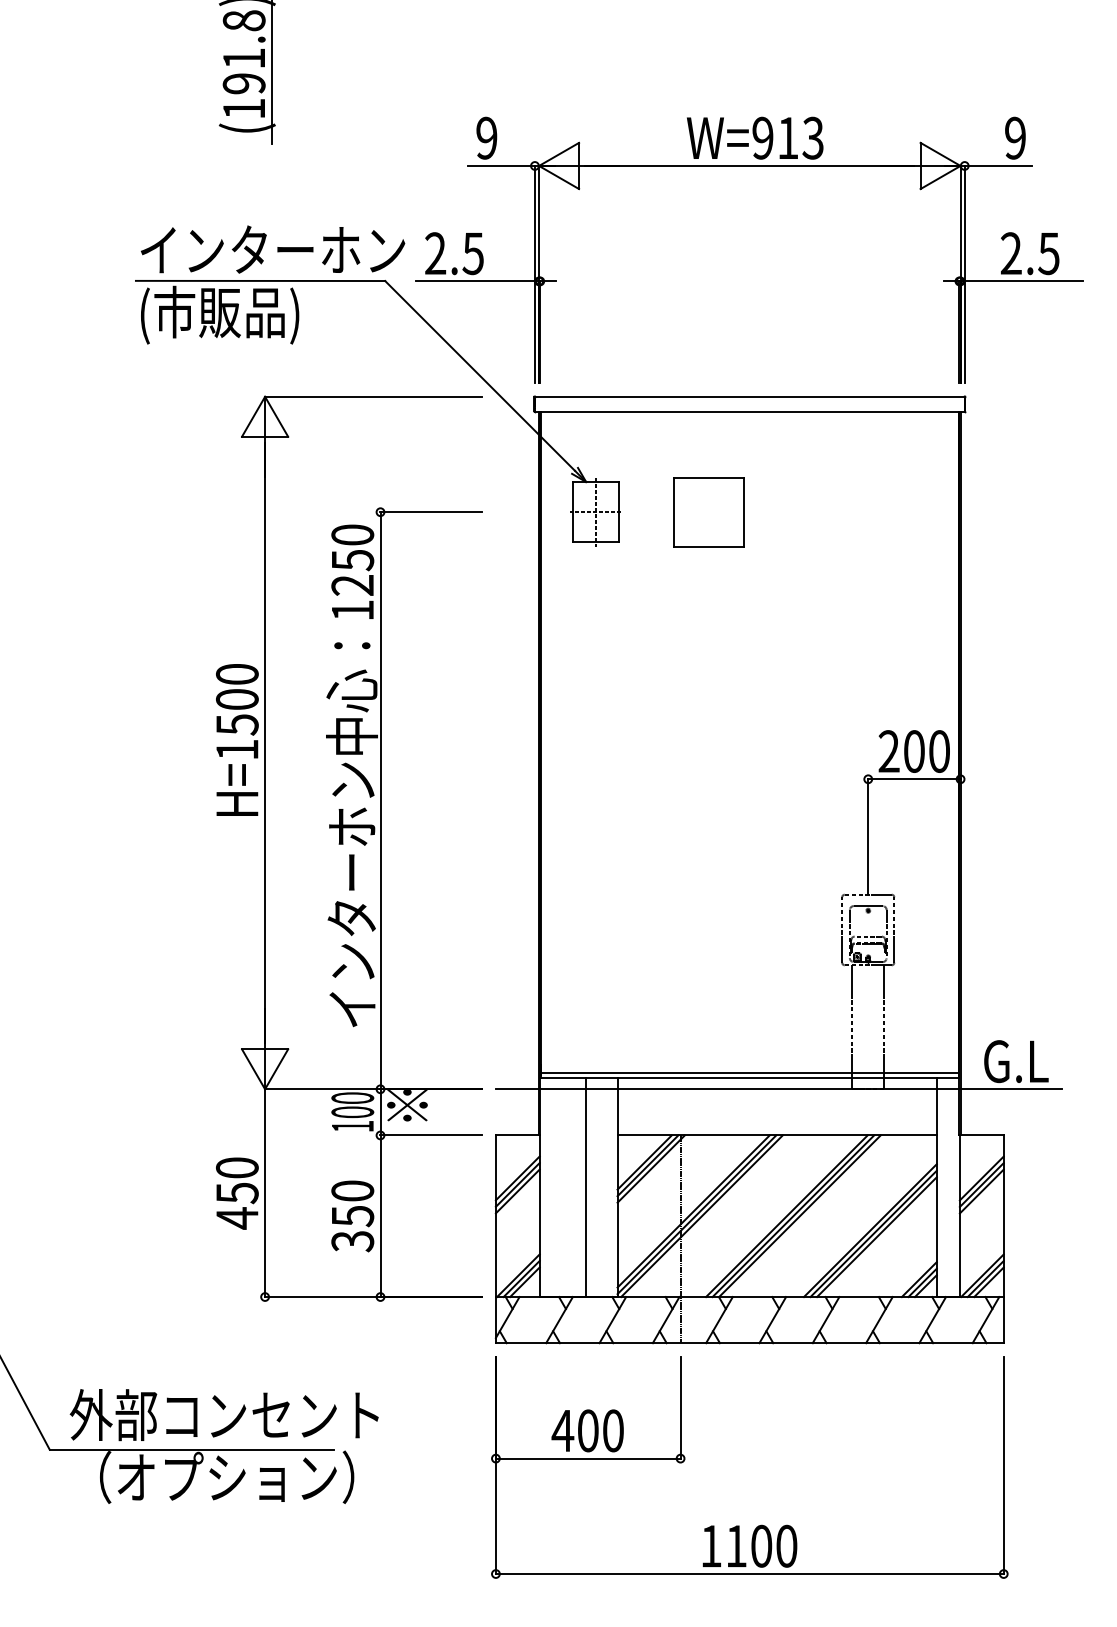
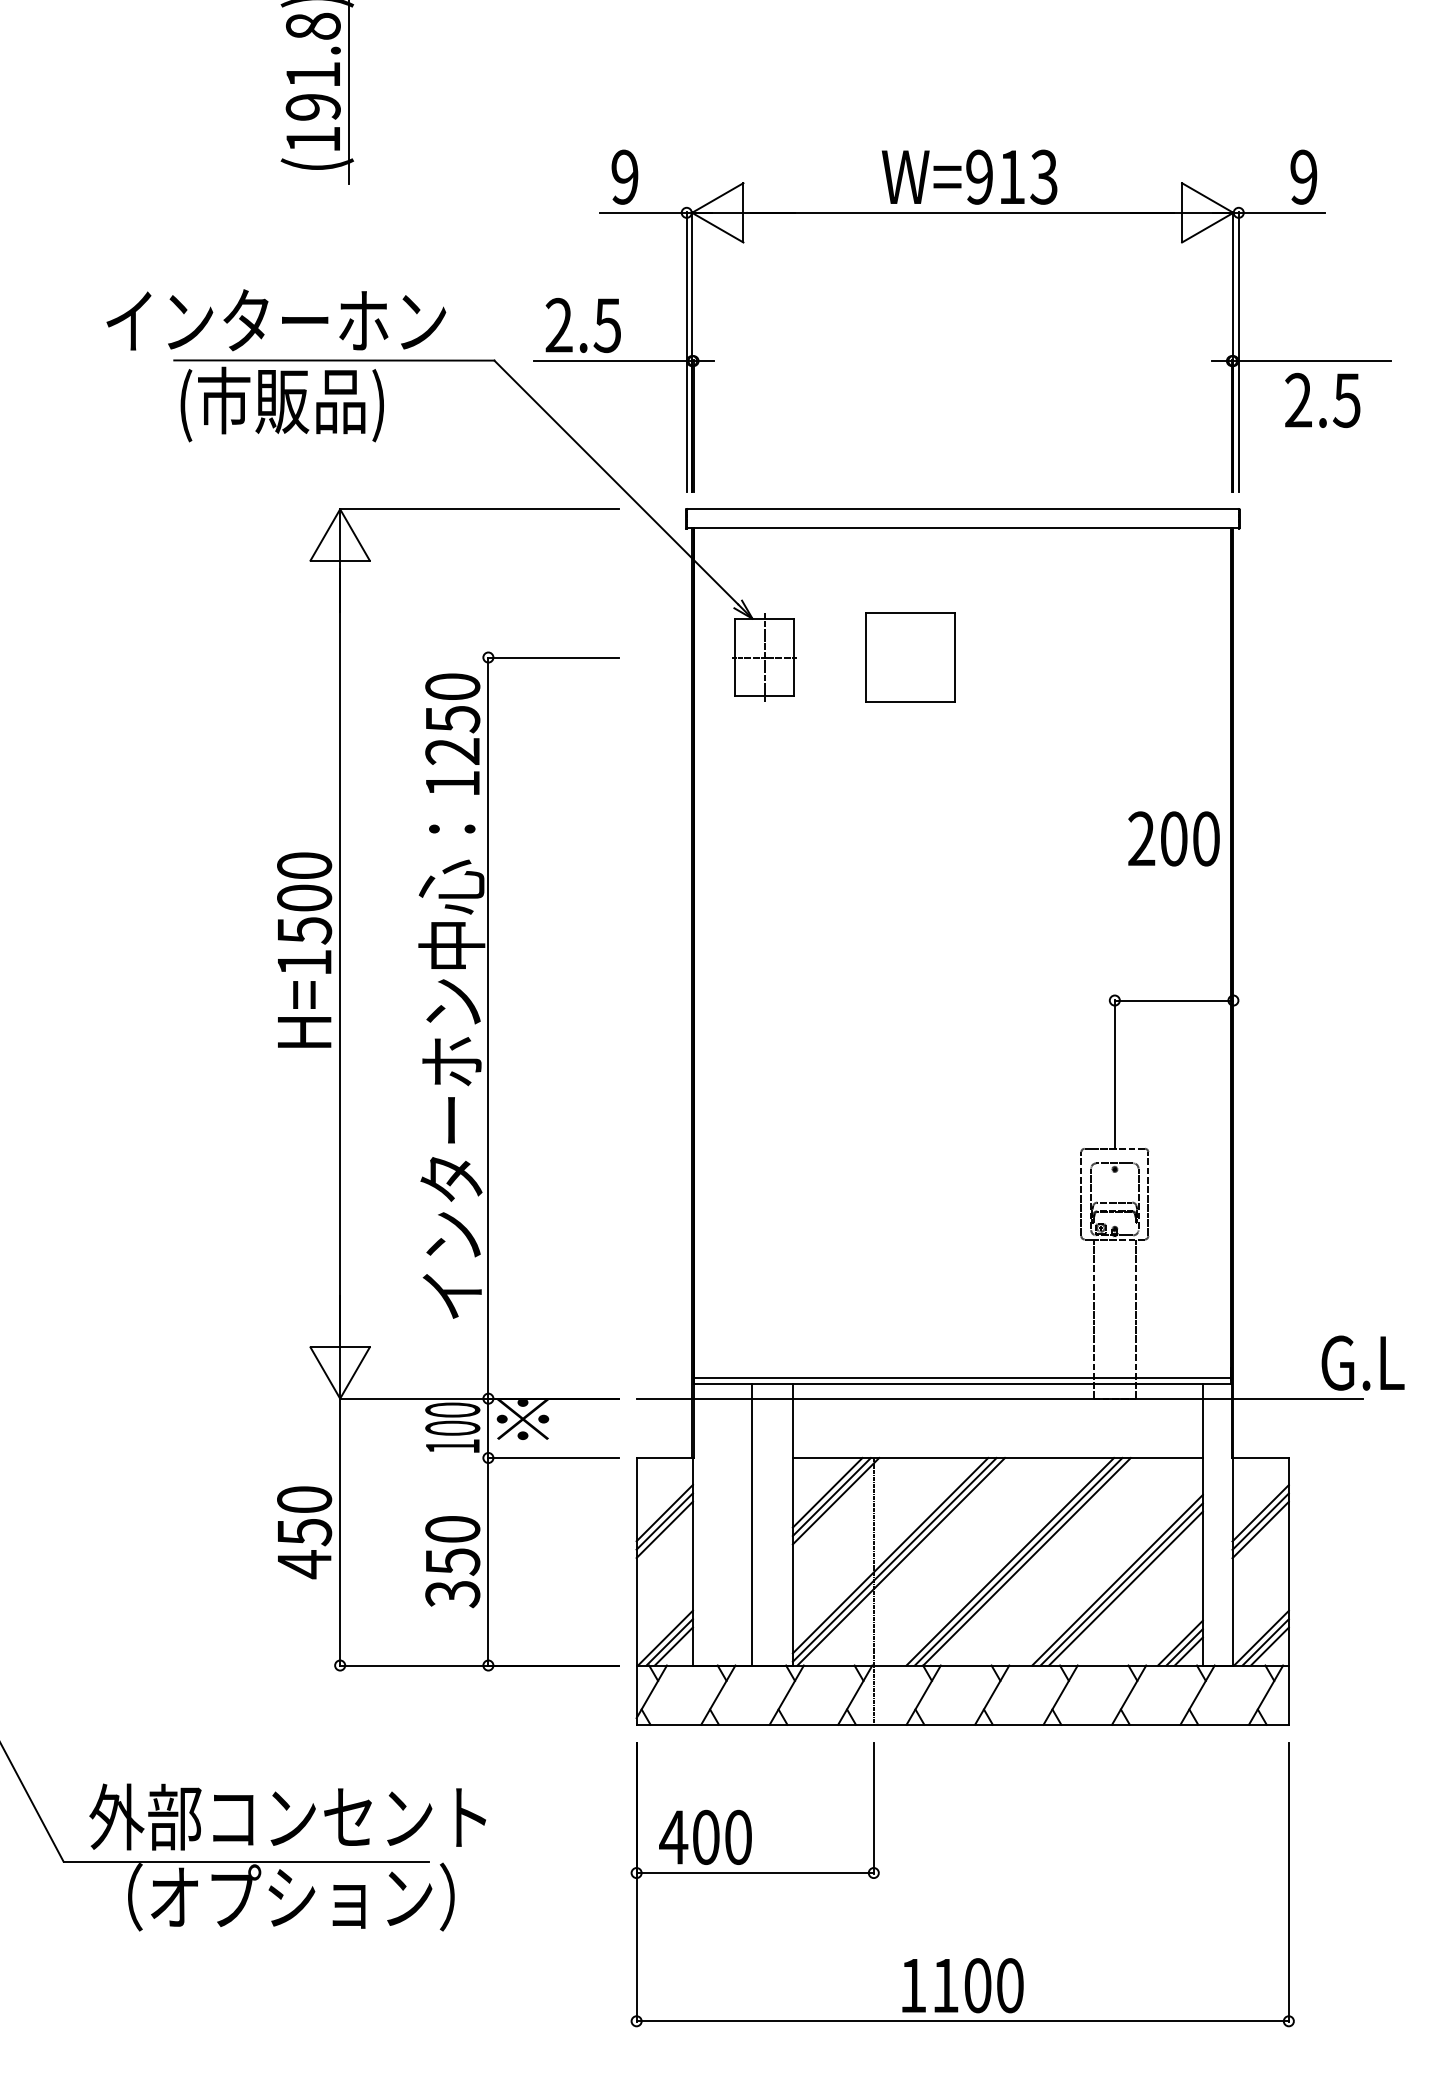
text: (273, 249) -> (276, 320), moved
text: (1029, 253) -> (1322, 400), moved
text: (913, 751) -> (1173, 838), moved
text: (1015, 1061) -> (1362, 1362), moved
text: (587, 1430) -> (705, 1836), moved

